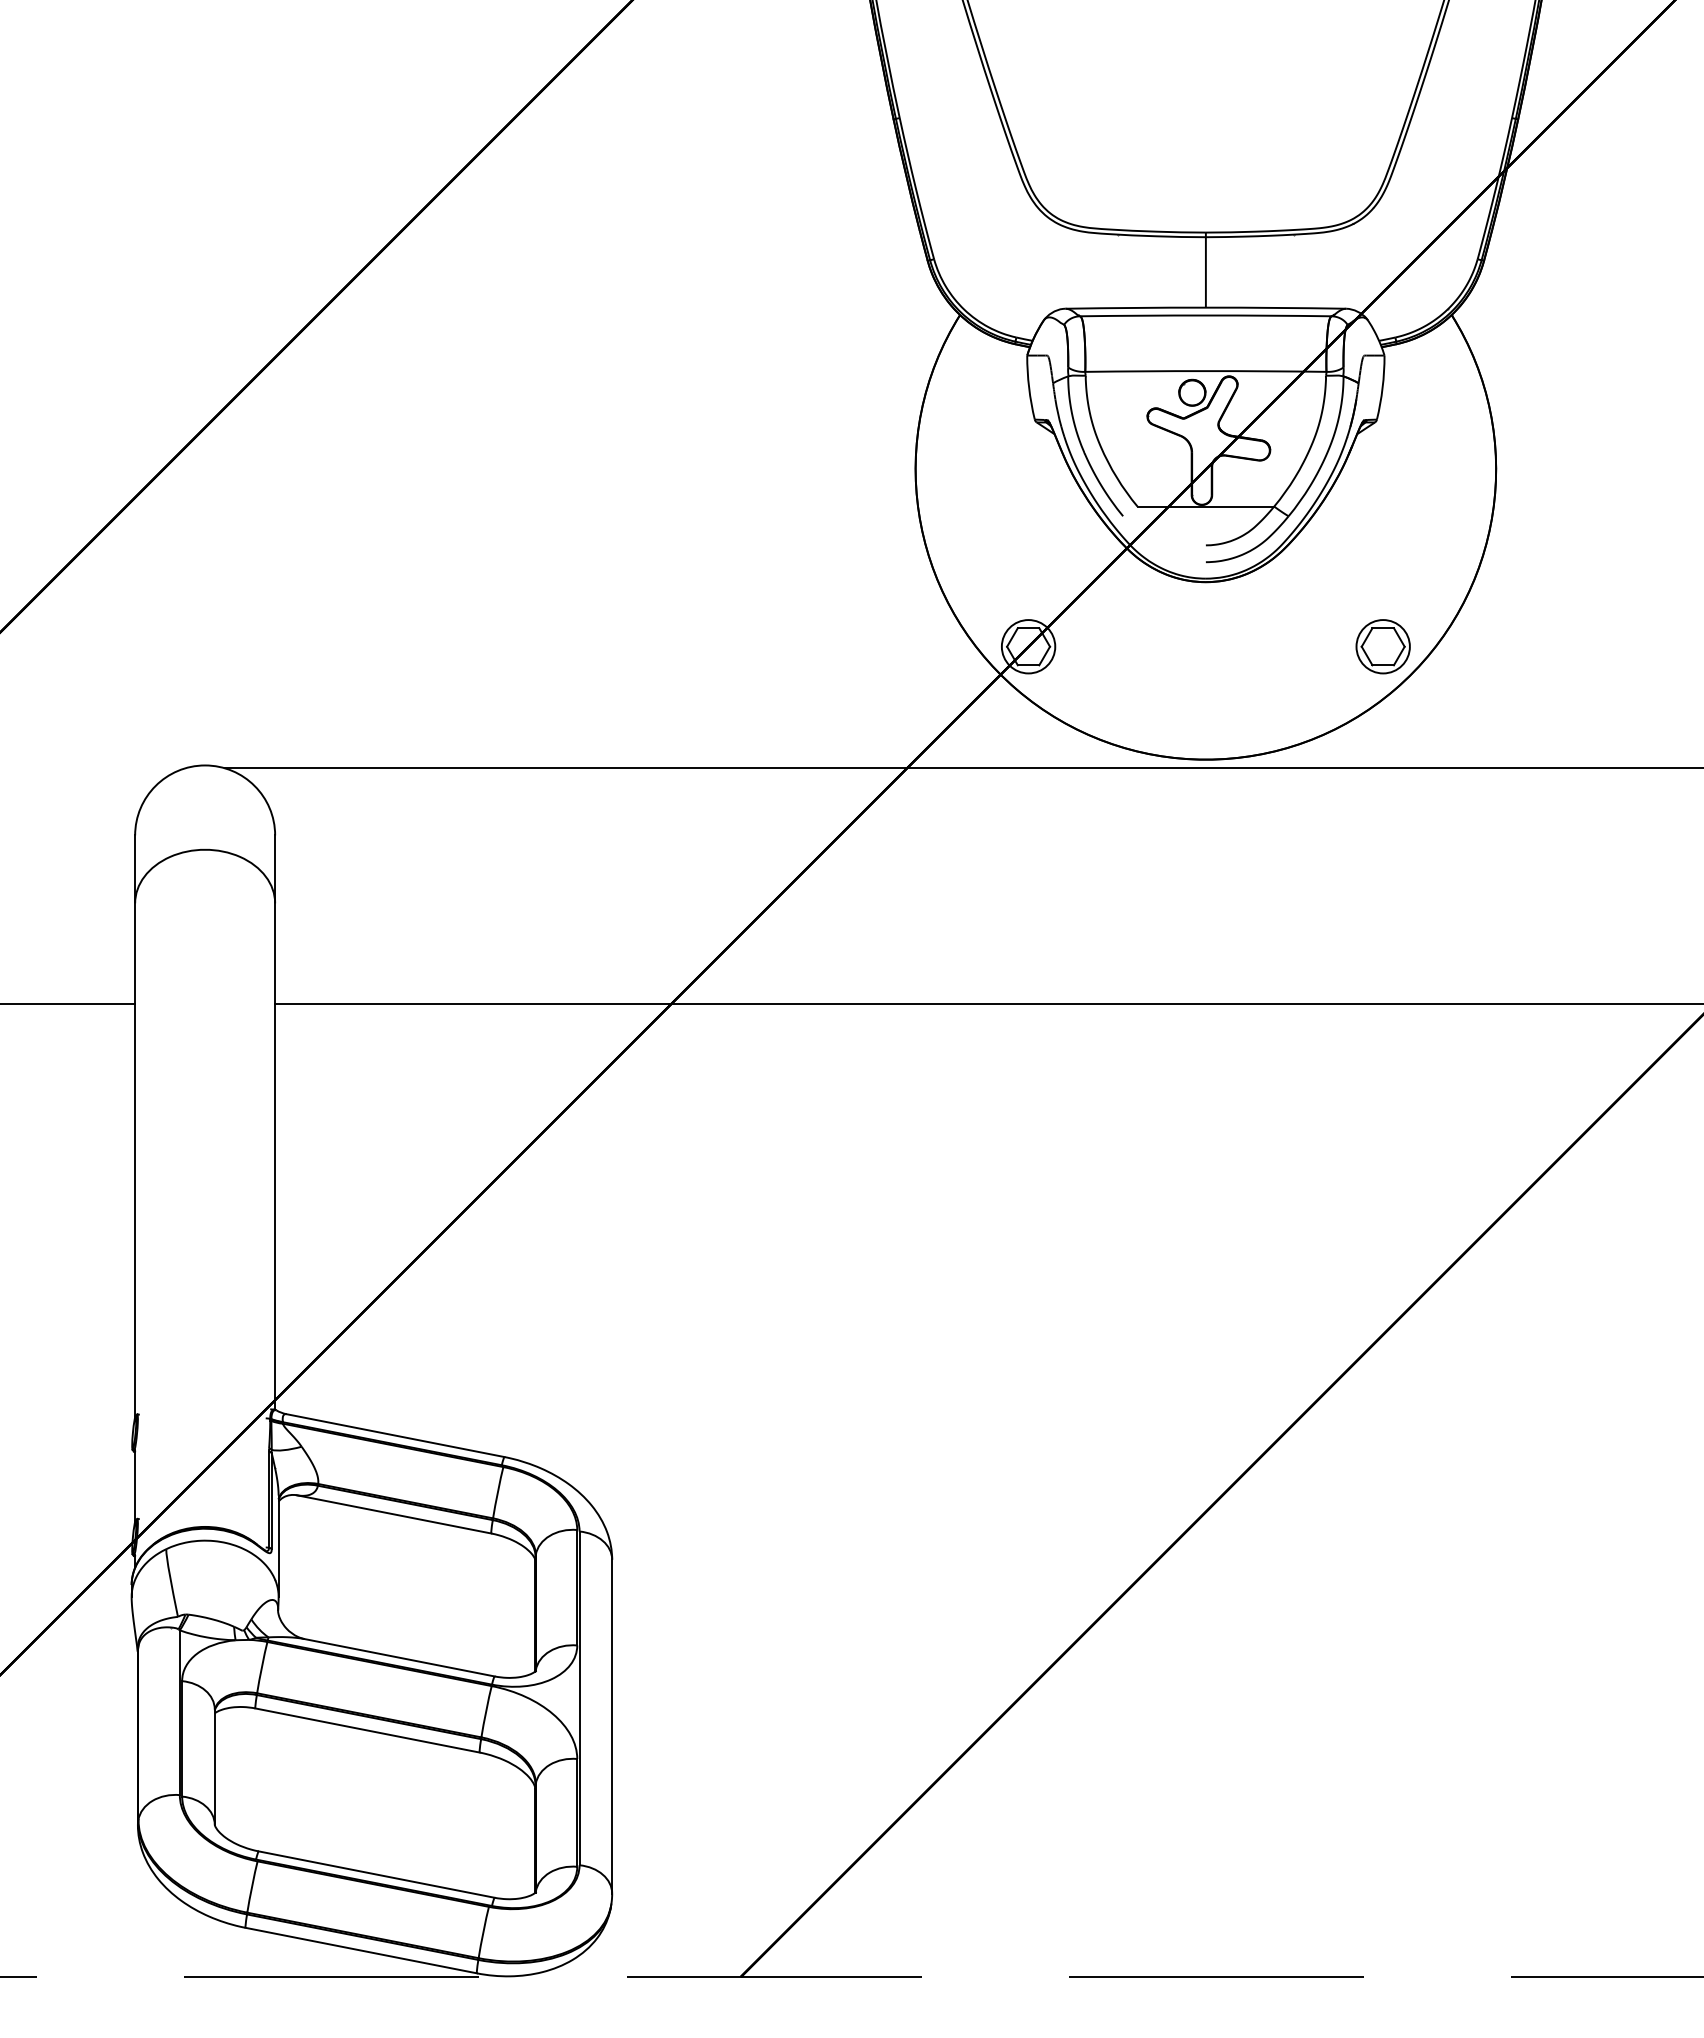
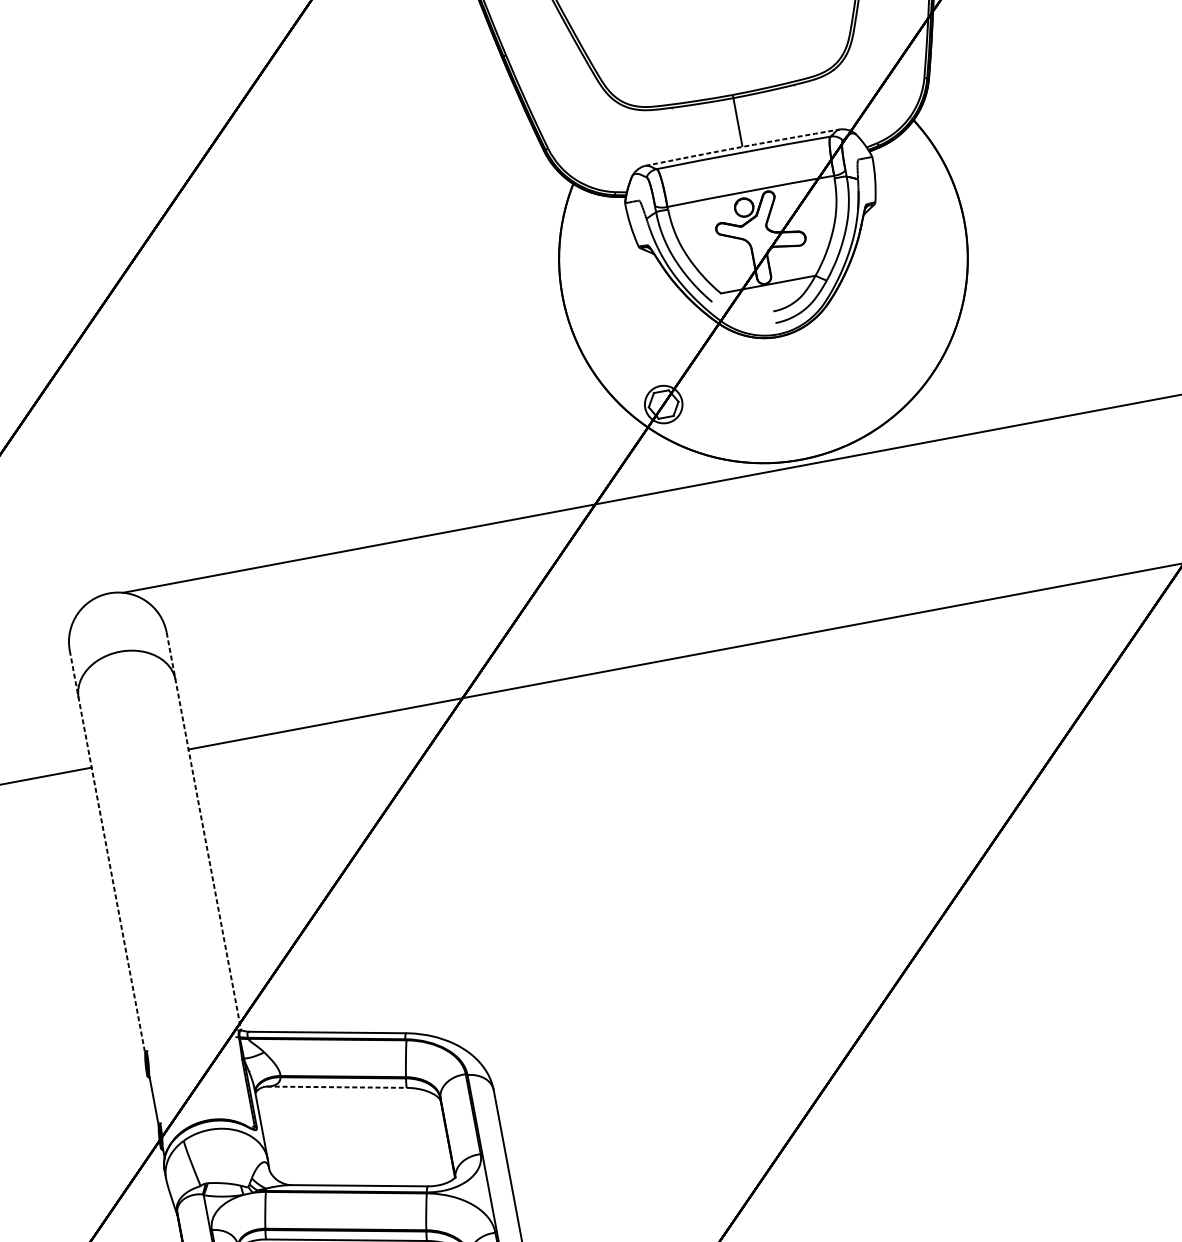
arc: (1205, 307) -> (742, 146), solid -> dashed
part: (1382, 646) -> (908, 358), removed
line: (275, 1123) -> (204, 832), solid -> dashed
line: (135, 1126) -> (107, 852), solid -> dashed
line: (394, 1514) -> (337, 1087), solid -> dashed

